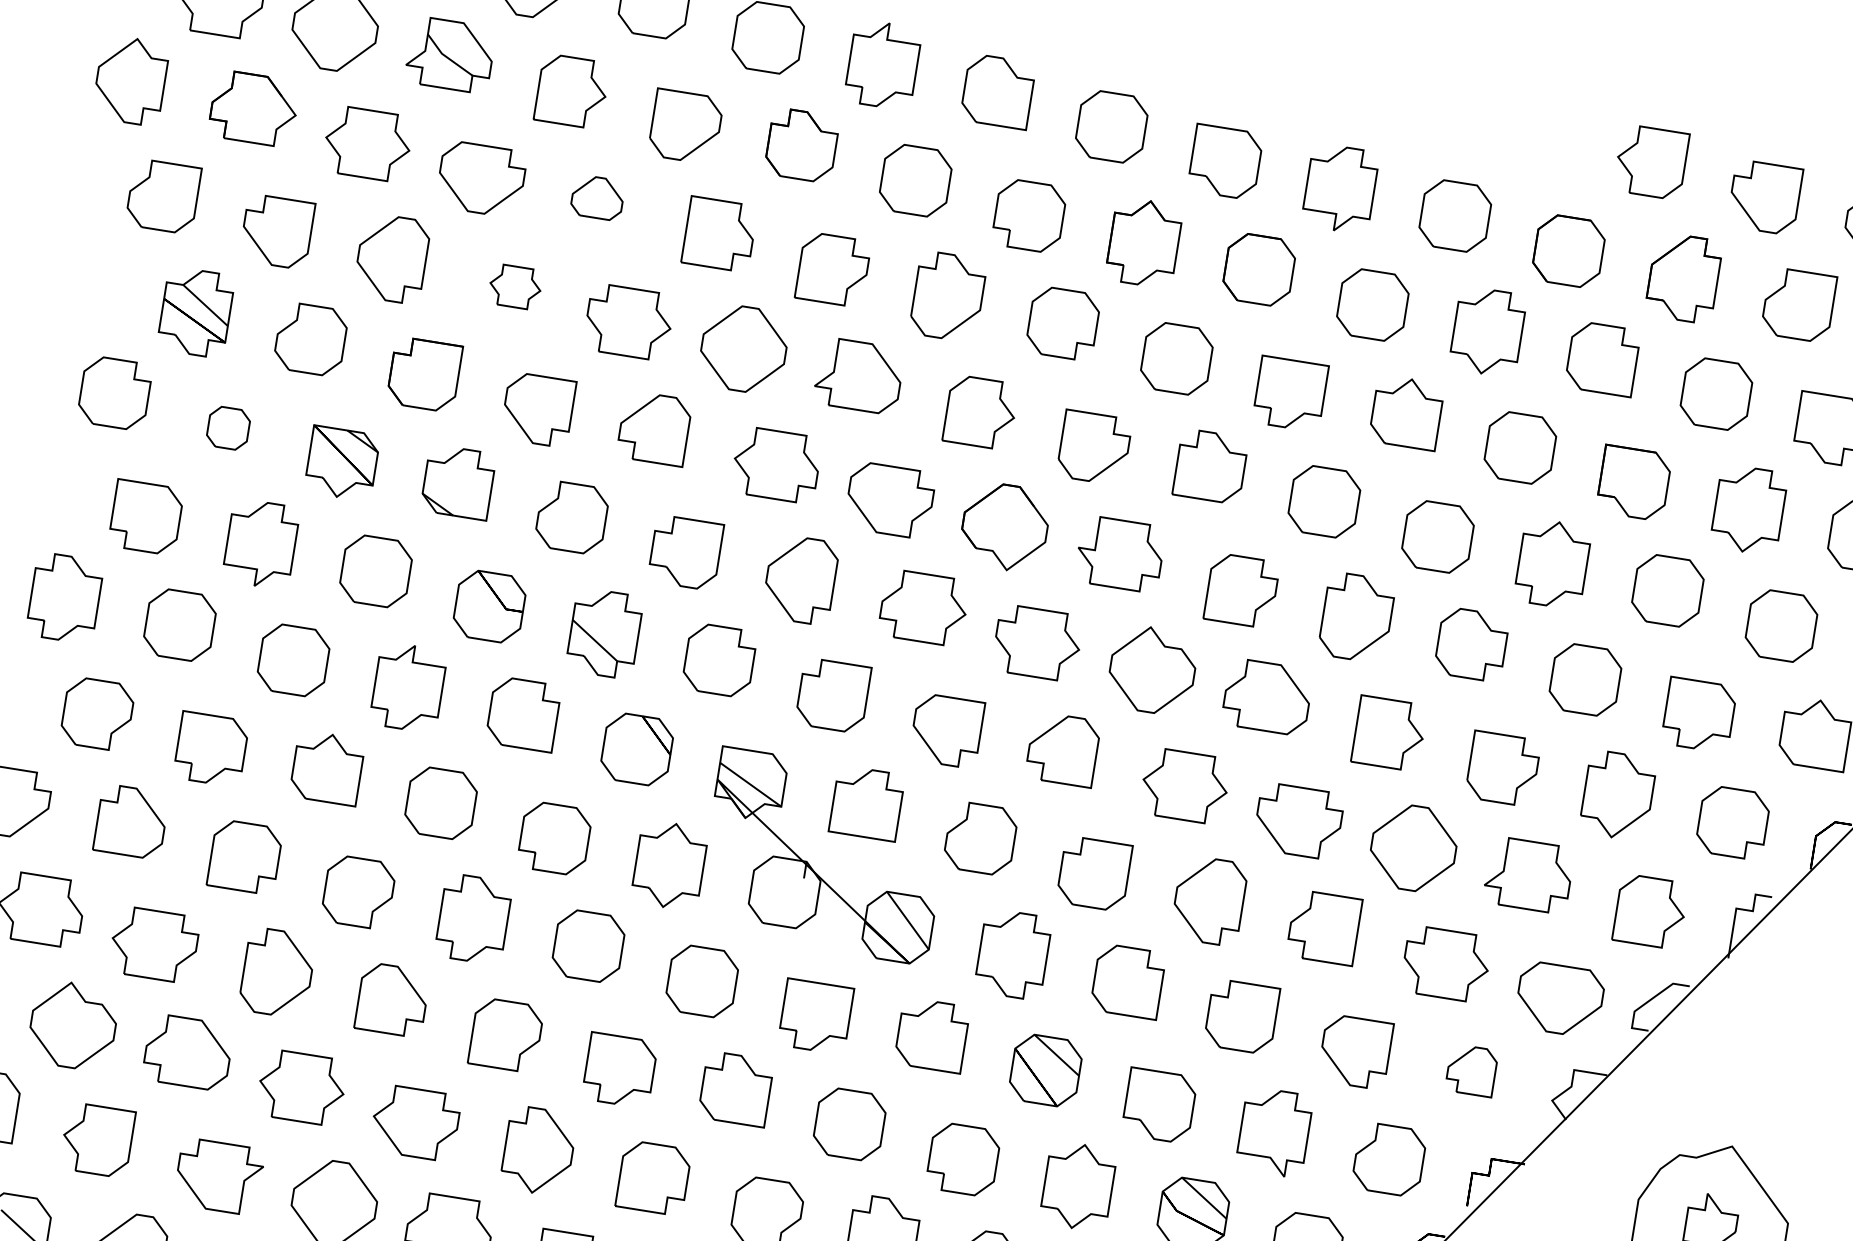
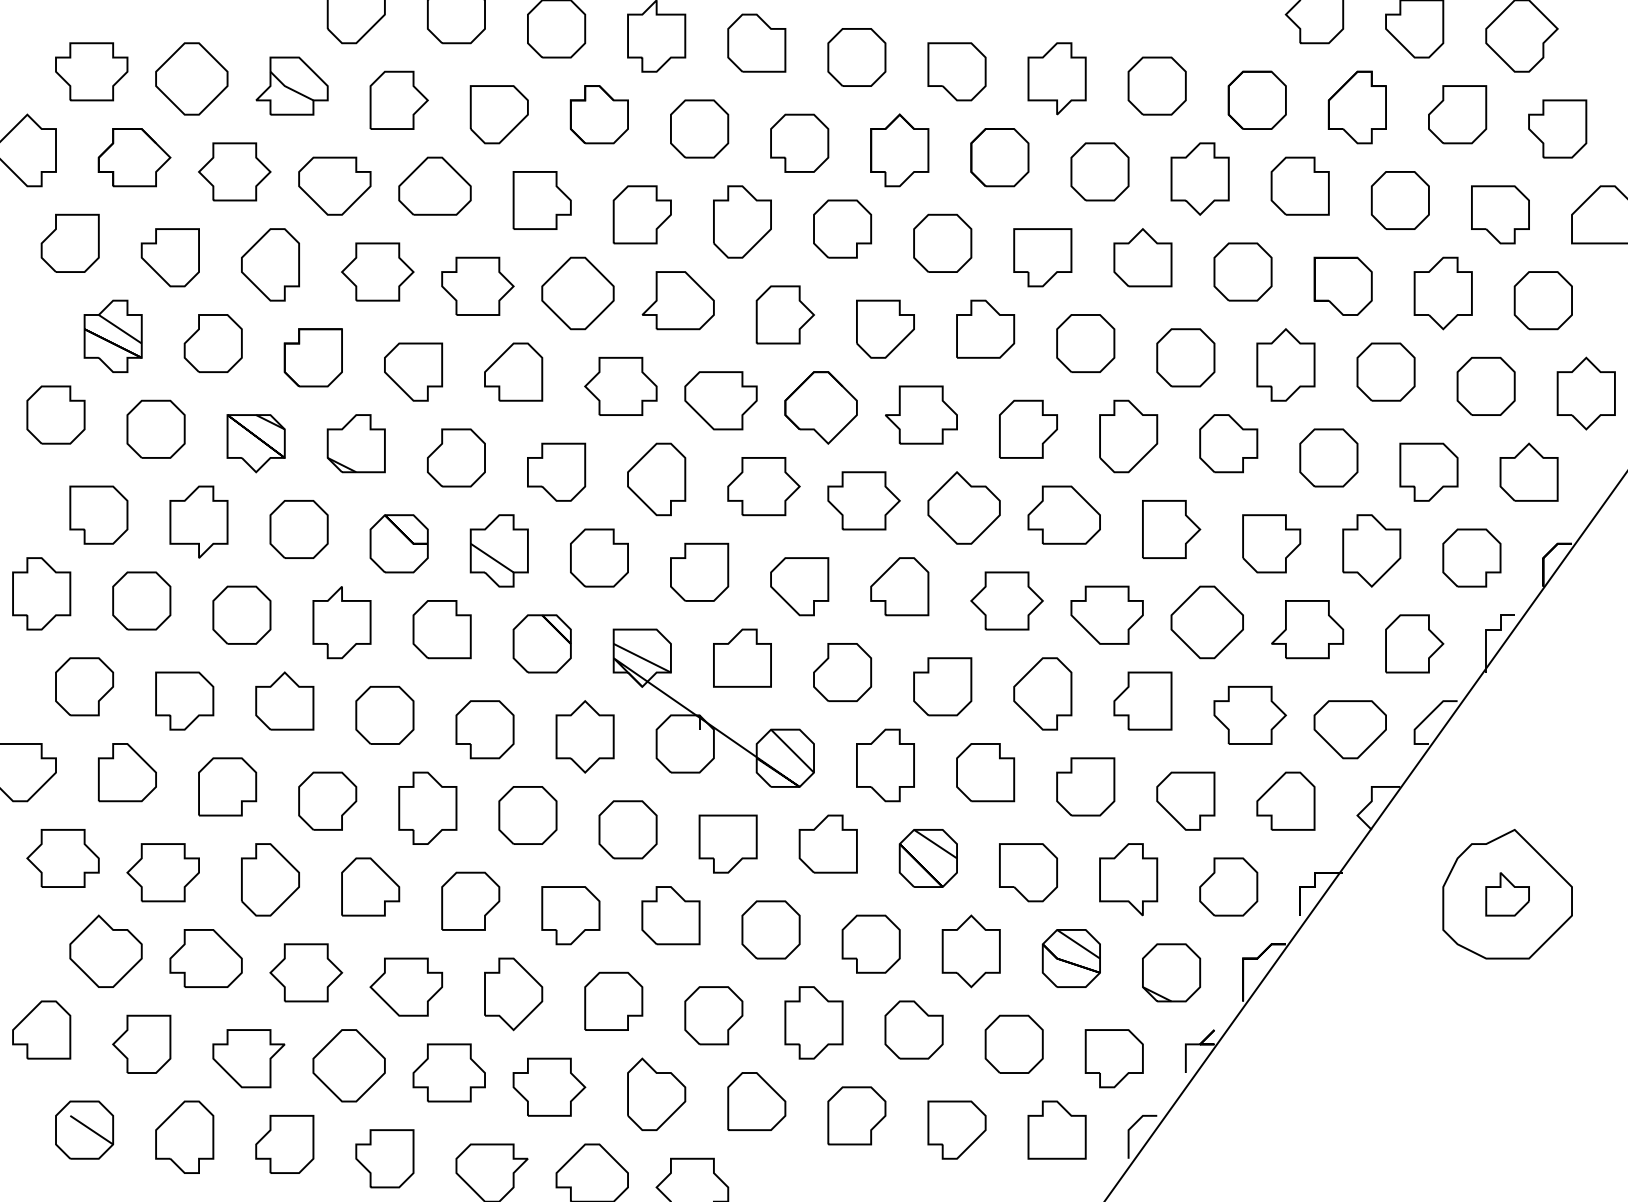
part: (597, 197) -> (434, 185), size x1.67
part: (515, 286) -> (377, 271), size x1.67
part: (227, 427) -> (155, 428), size x1.67
part: (1471, 1069) -> (1285, 800), size x1.43

